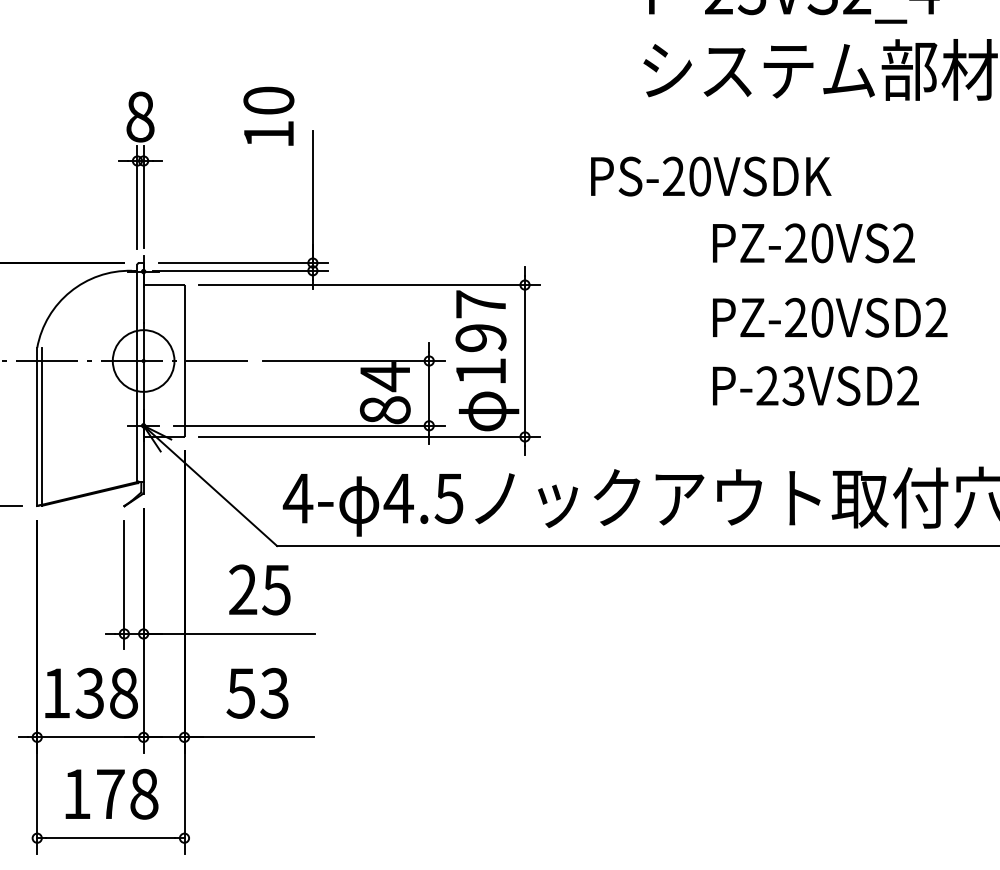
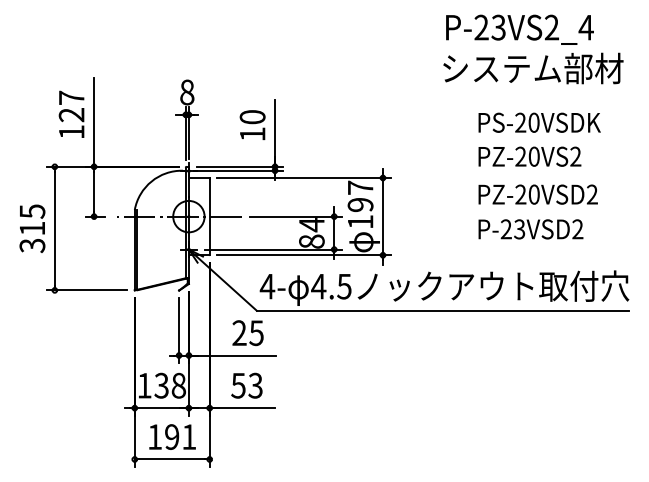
text: (268, 117) -> (252, 125), moved
text: (710, 175) -> (539, 122), moved
text: (127, 793) -> (180, 436), 178 -> 191

